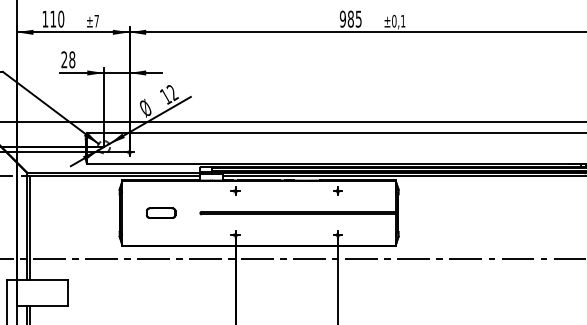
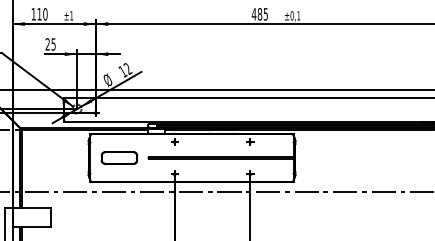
text: (342, 19) -> (253, 14), 985 -> 485
text: (96, 20) -> (71, 15), ±7 -> ±1
text: (72, 59) -> (53, 44), 28 -> 25
part: (161, 212) -> (119, 157), size x1.67

